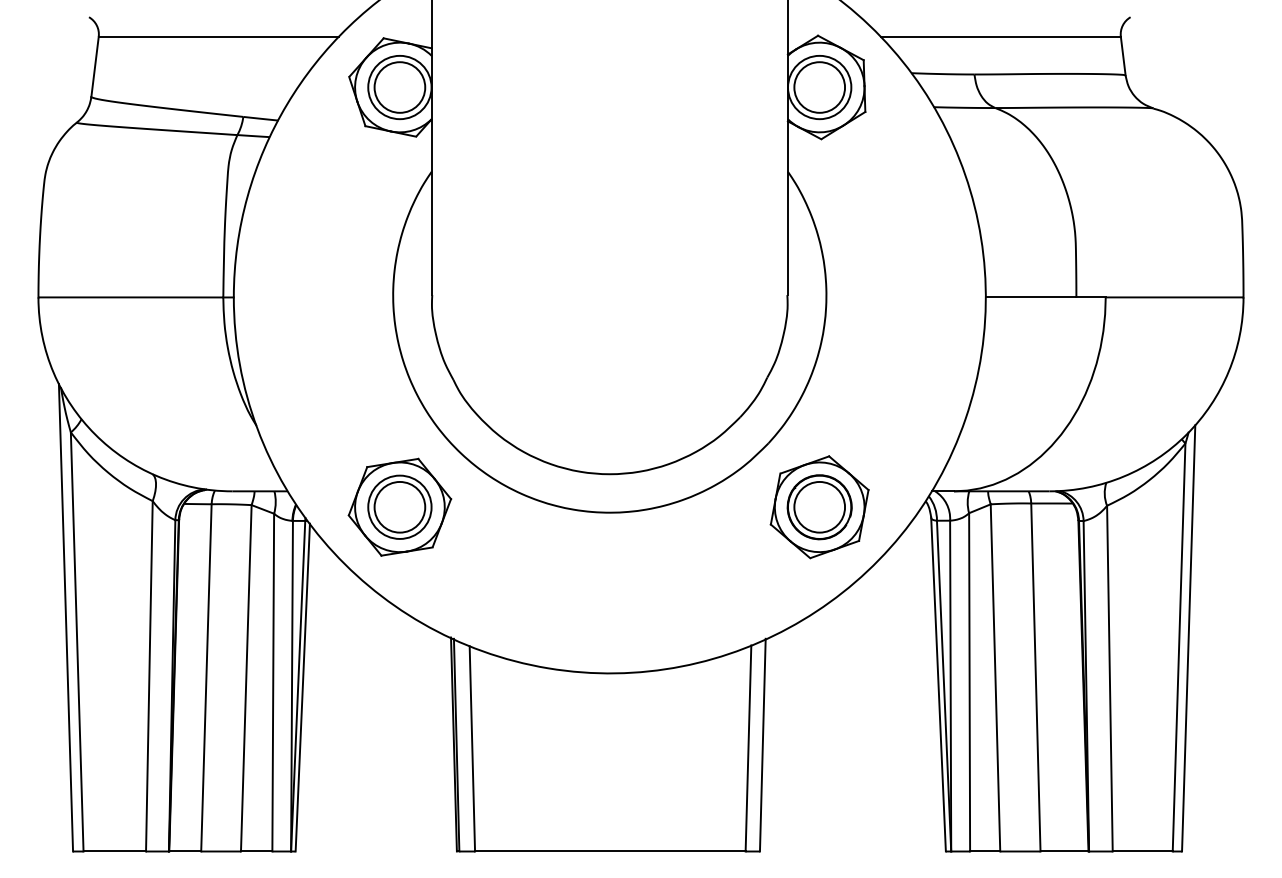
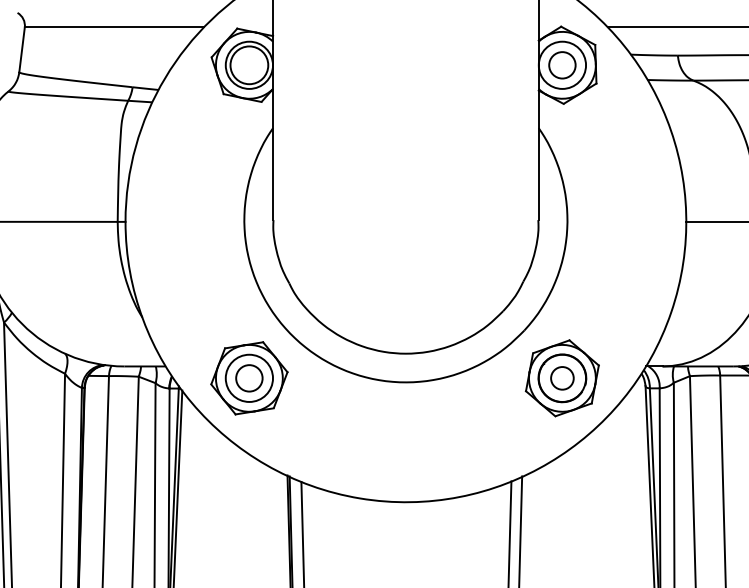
circle: (819, 87) -> (562, 65), size x0.7
circle: (399, 506) -> (249, 377), size x0.7
circle: (819, 506) -> (562, 377), size x0.6

